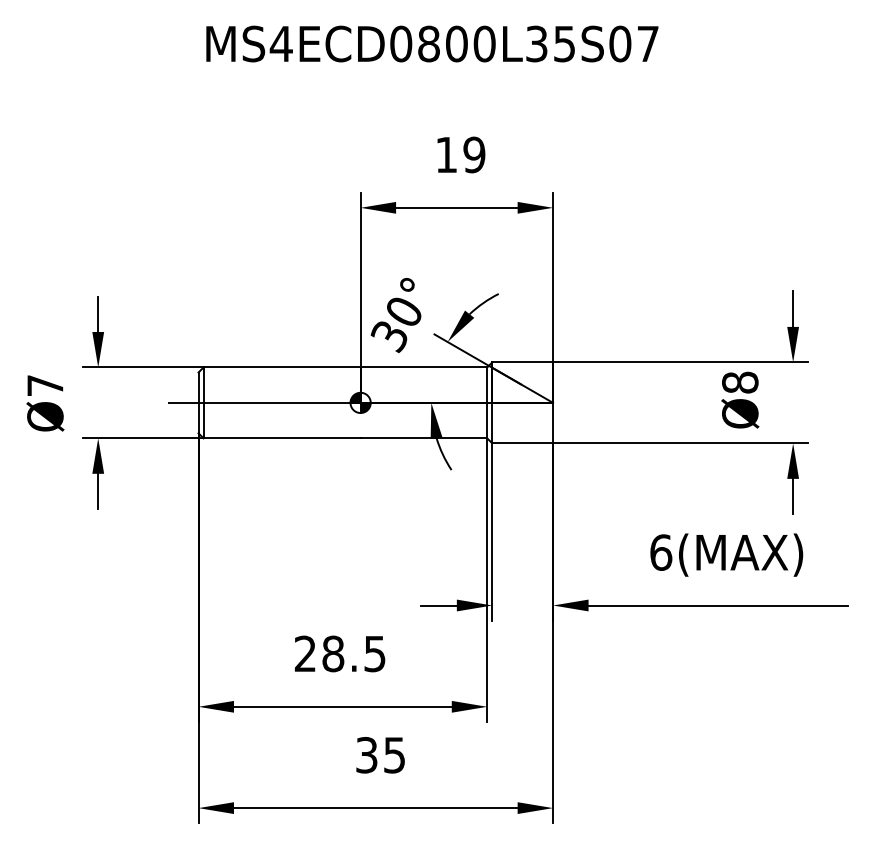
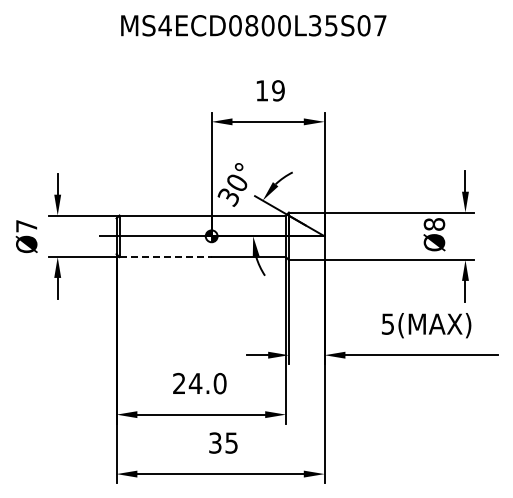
line: (283, 438) -> (166, 257), solid -> dashed
text: (660, 551) -> (387, 323), 6(MAX) -> 5(MAX)
text: (353, 653) -> (207, 383), 28.5 -> 24.0

